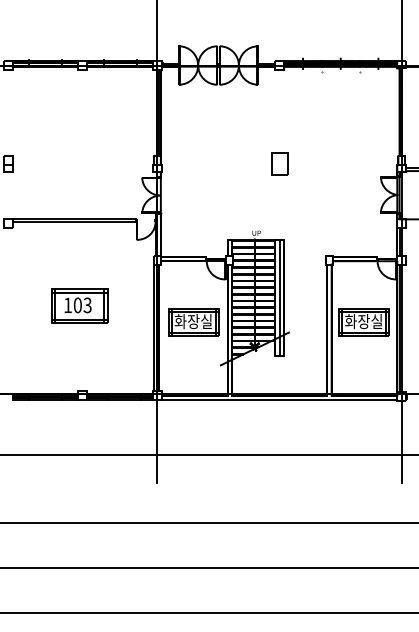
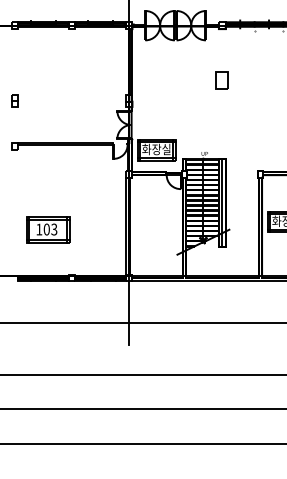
part: (279, 163) -> (222, 79), moved
part: (79, 305) -> (48, 229), moved
part: (193, 322) -> (156, 150), moved

